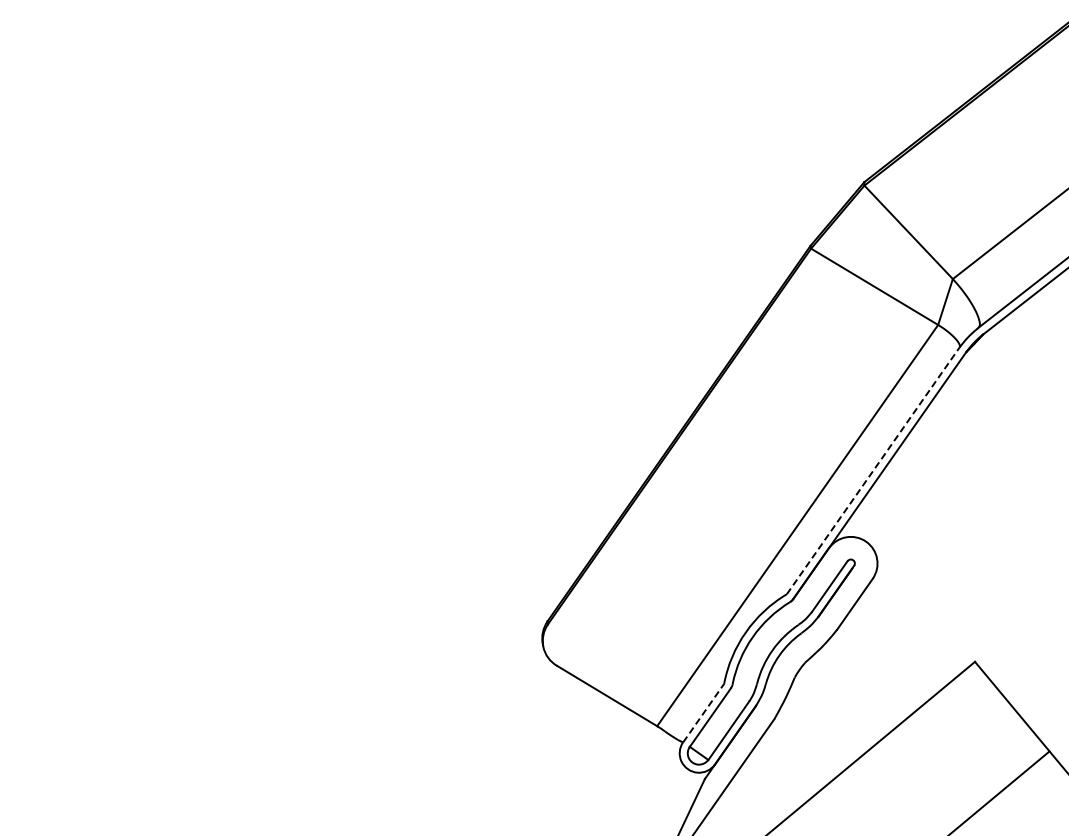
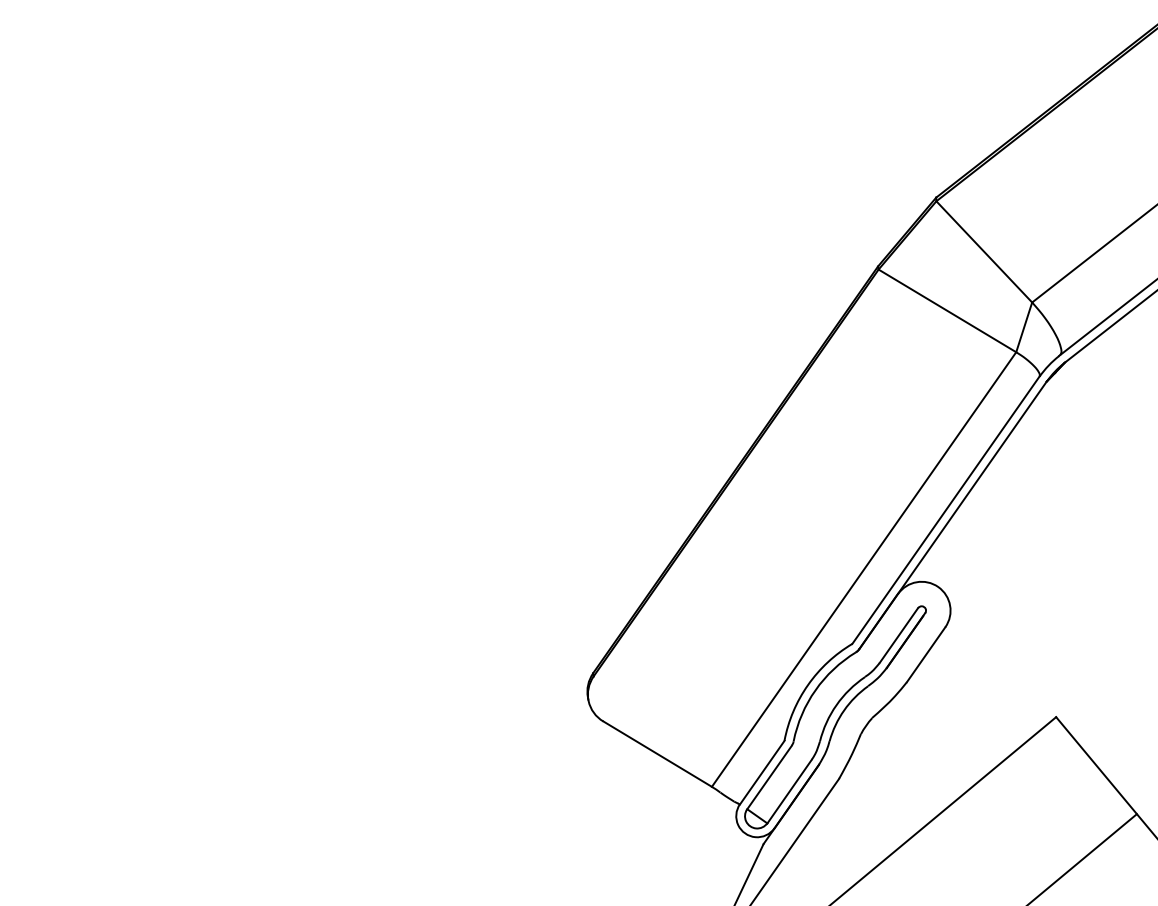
line: (873, 470) -> (946, 509), dashed -> solid
line: (703, 713) -> (762, 773), dashed -> solid

